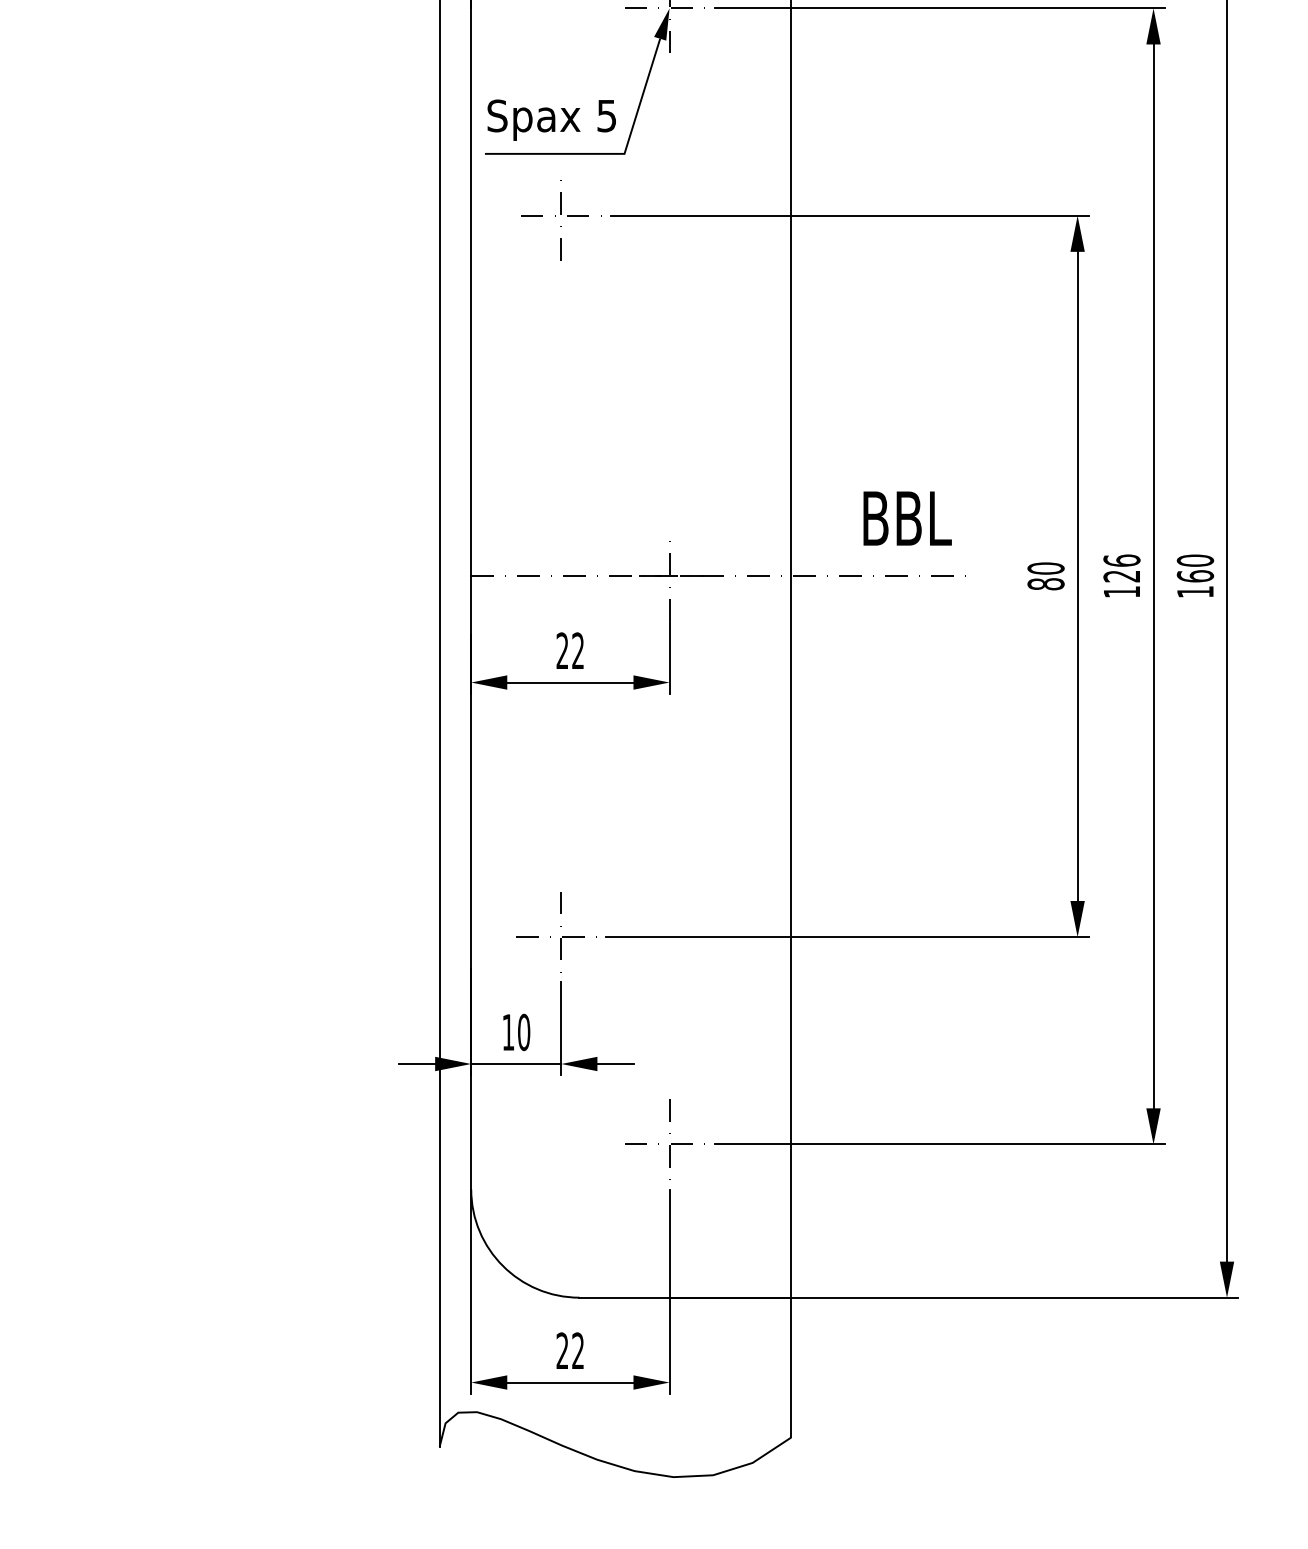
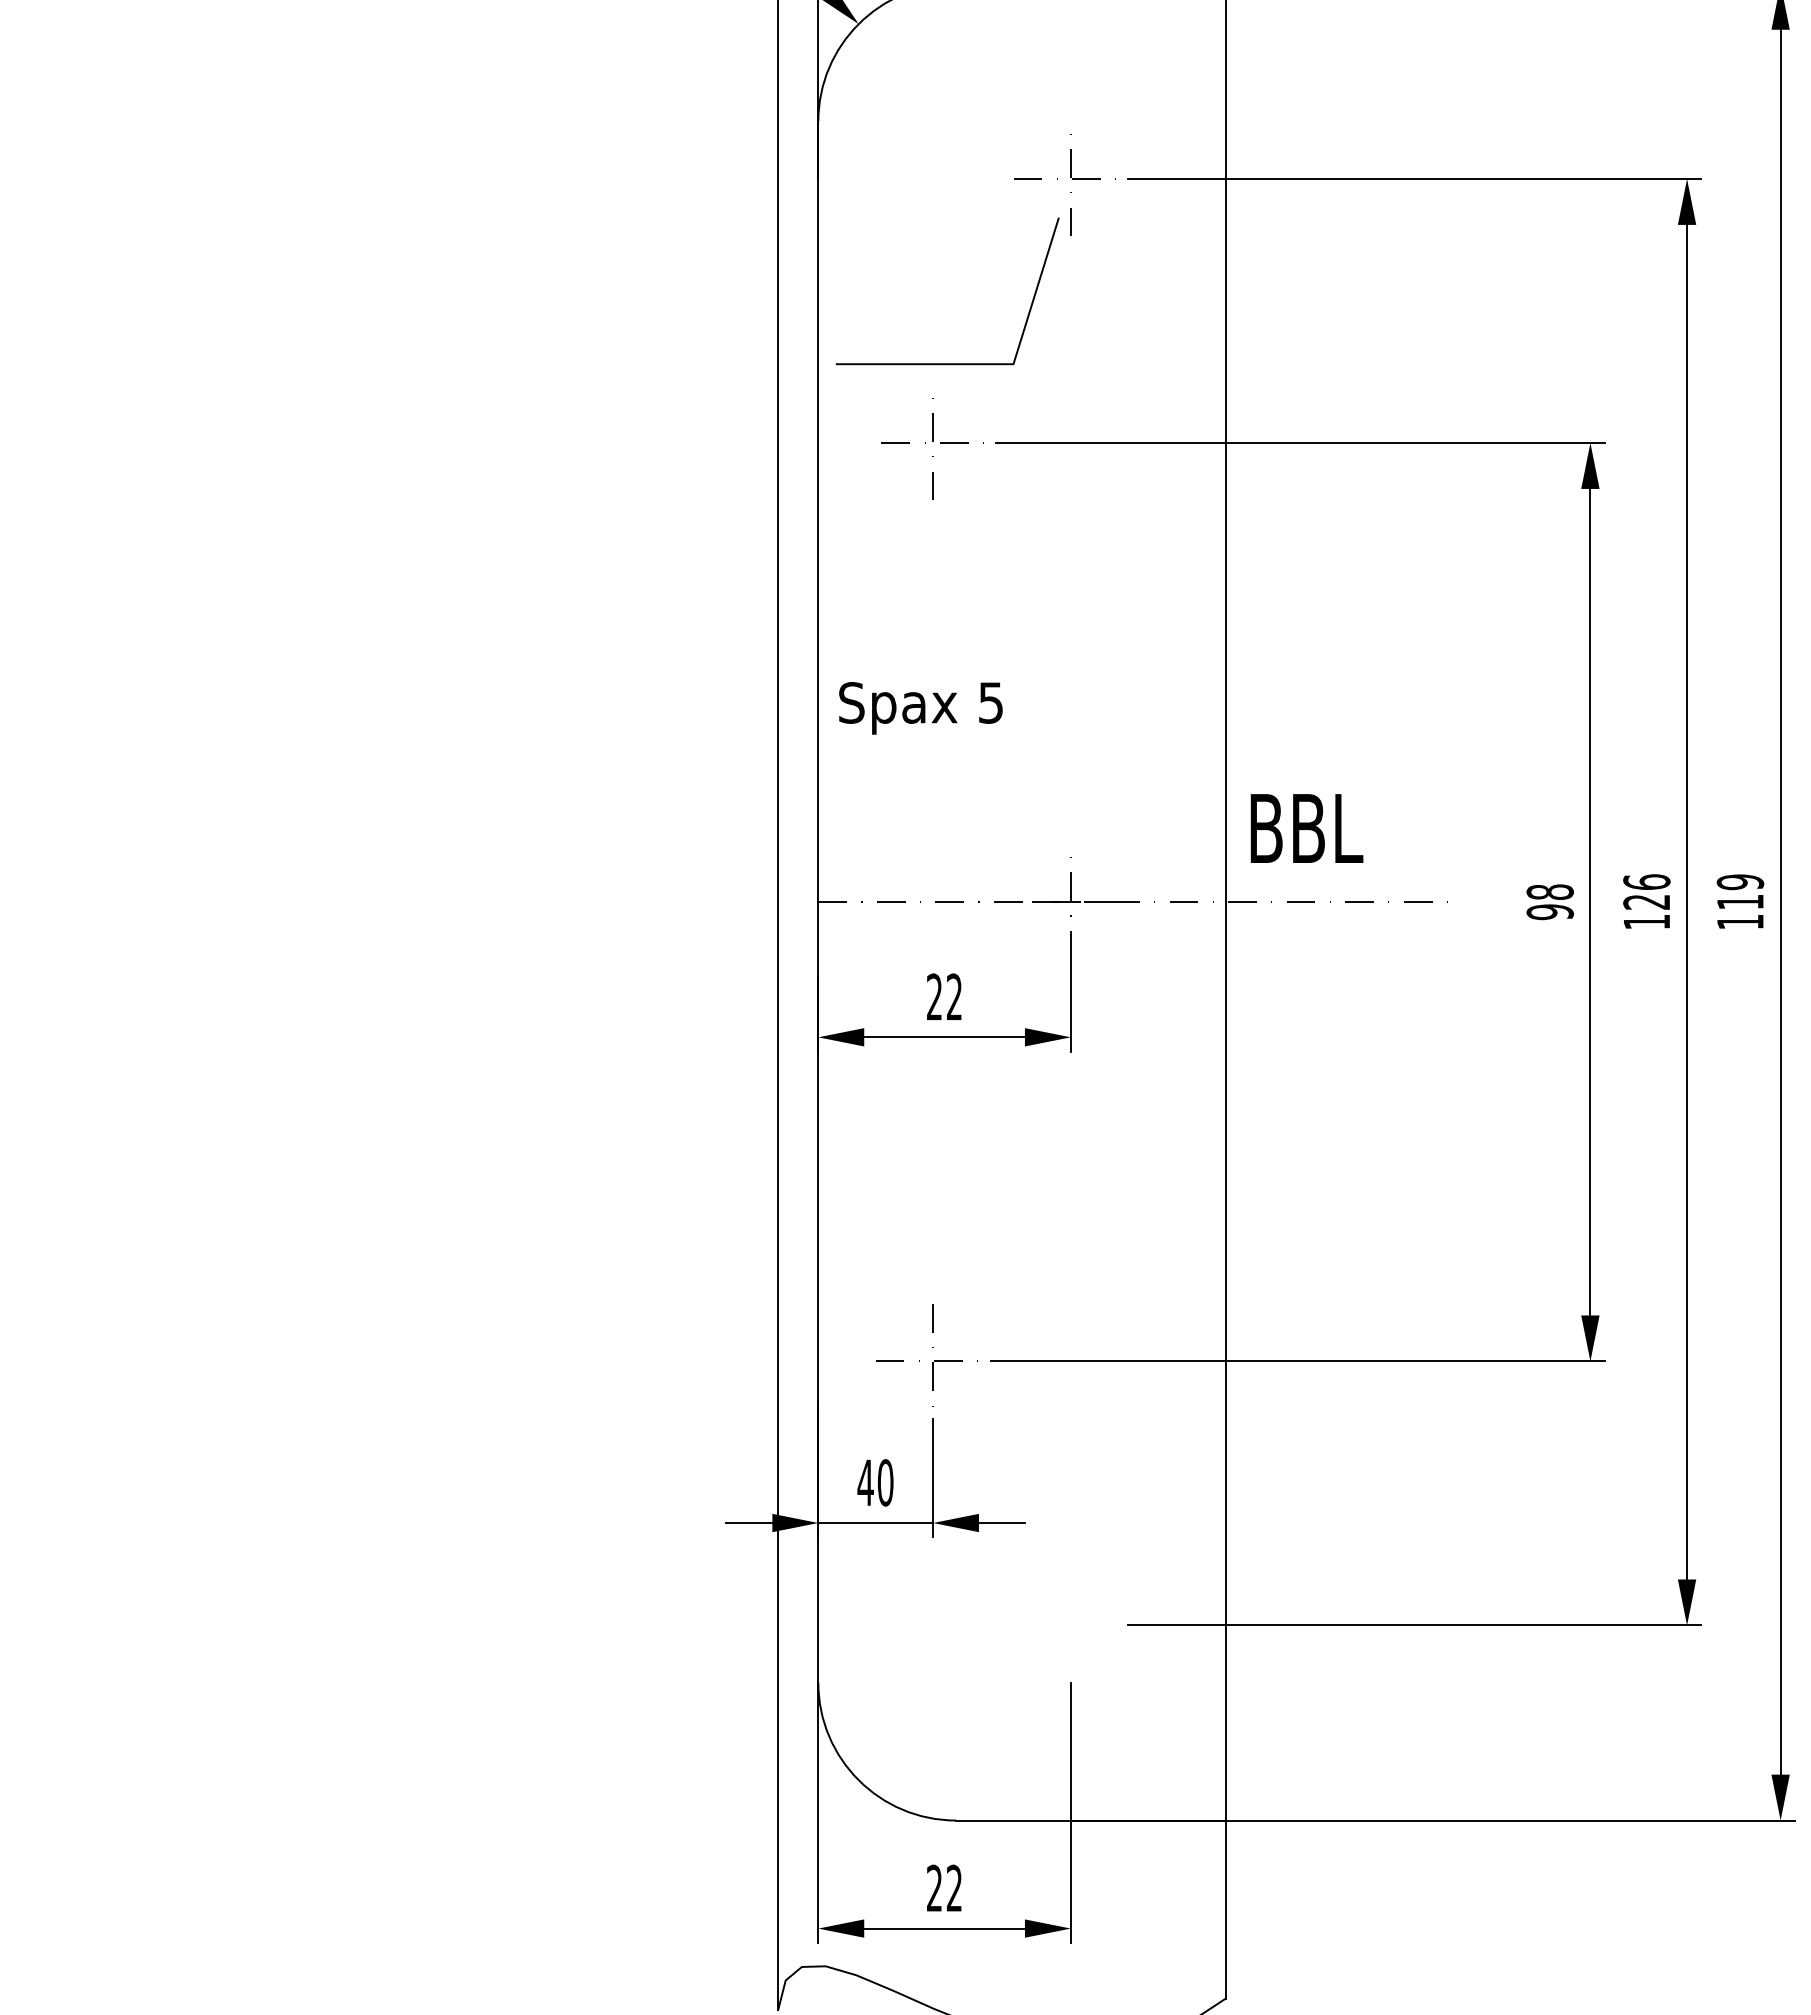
fill: (661, 24) -> (1060, 199), removed
text: (551, 120) -> (920, 708), moved
text: (907, 518) -> (1306, 828), moved
text: (1195, 568) -> (1740, 891), 160 -> 119
text: (1045, 576) -> (1549, 902), 80 -> 98
text: (508, 1032) -> (865, 1482), 10 -> 40
part: (659, 1143) -> (1057, 1624), removed

